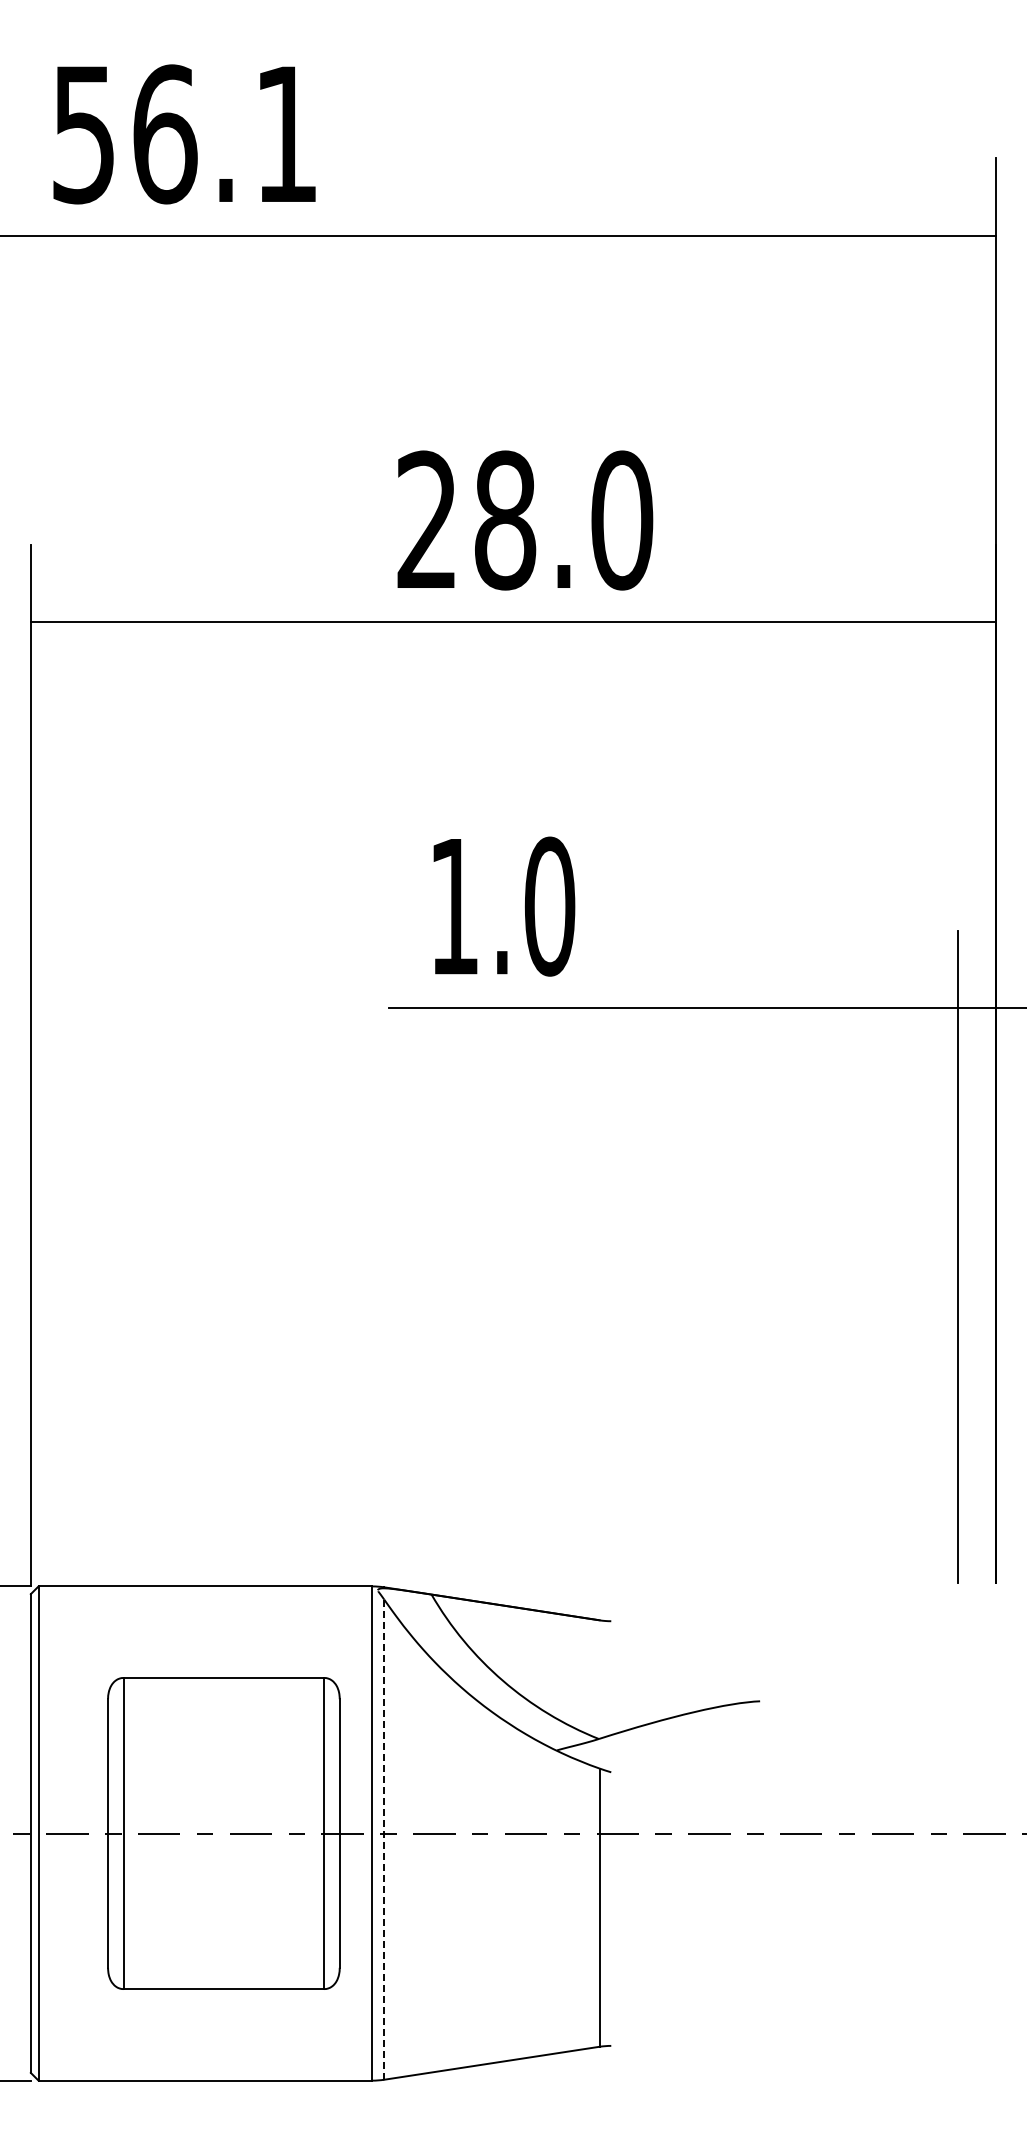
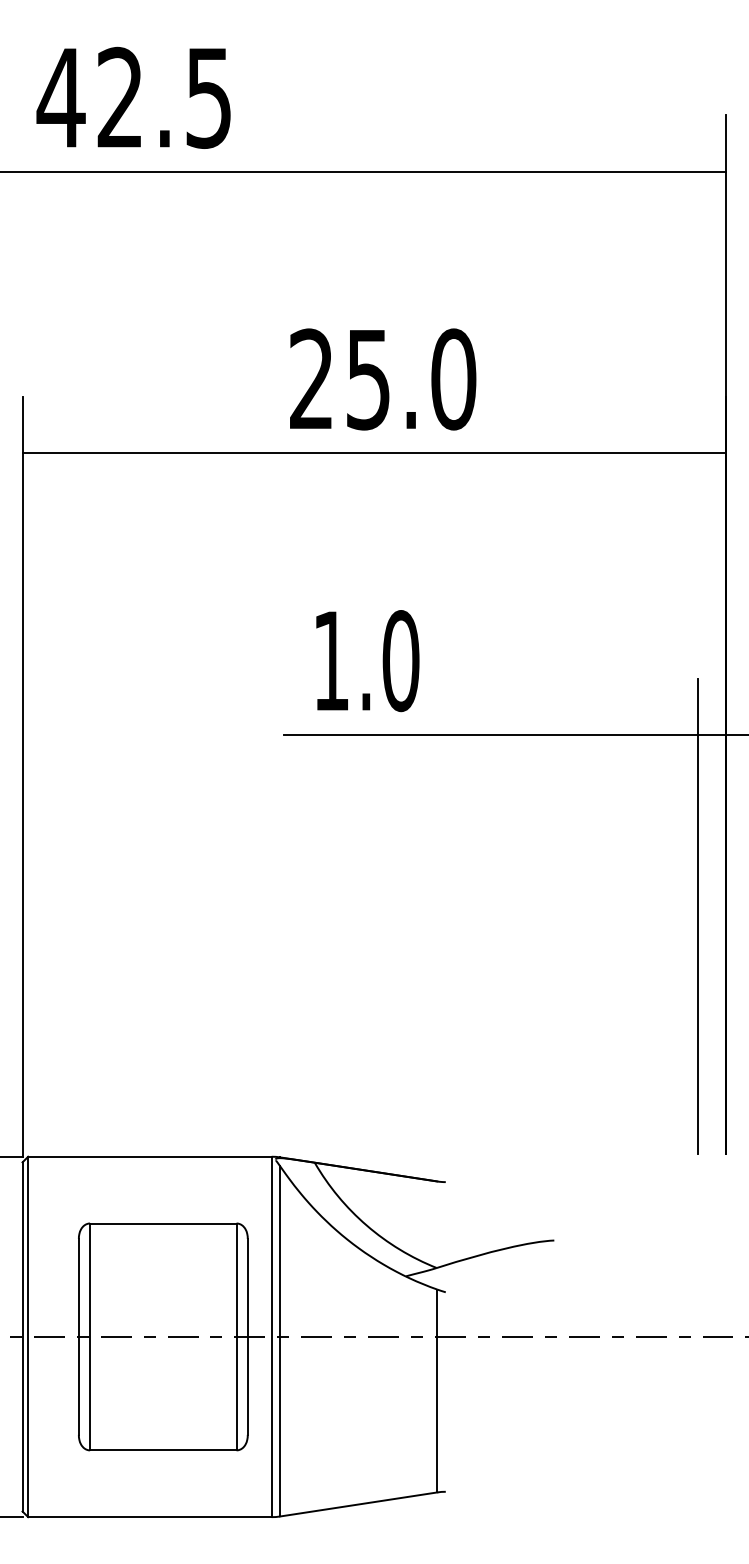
text: (183, 134) -> (133, 98), 56.1 -> 42.5
text: (505, 520) -> (368, 379), 28.0 -> 25.0
line: (384, 1840) -> (280, 1342), dashed -> solid

